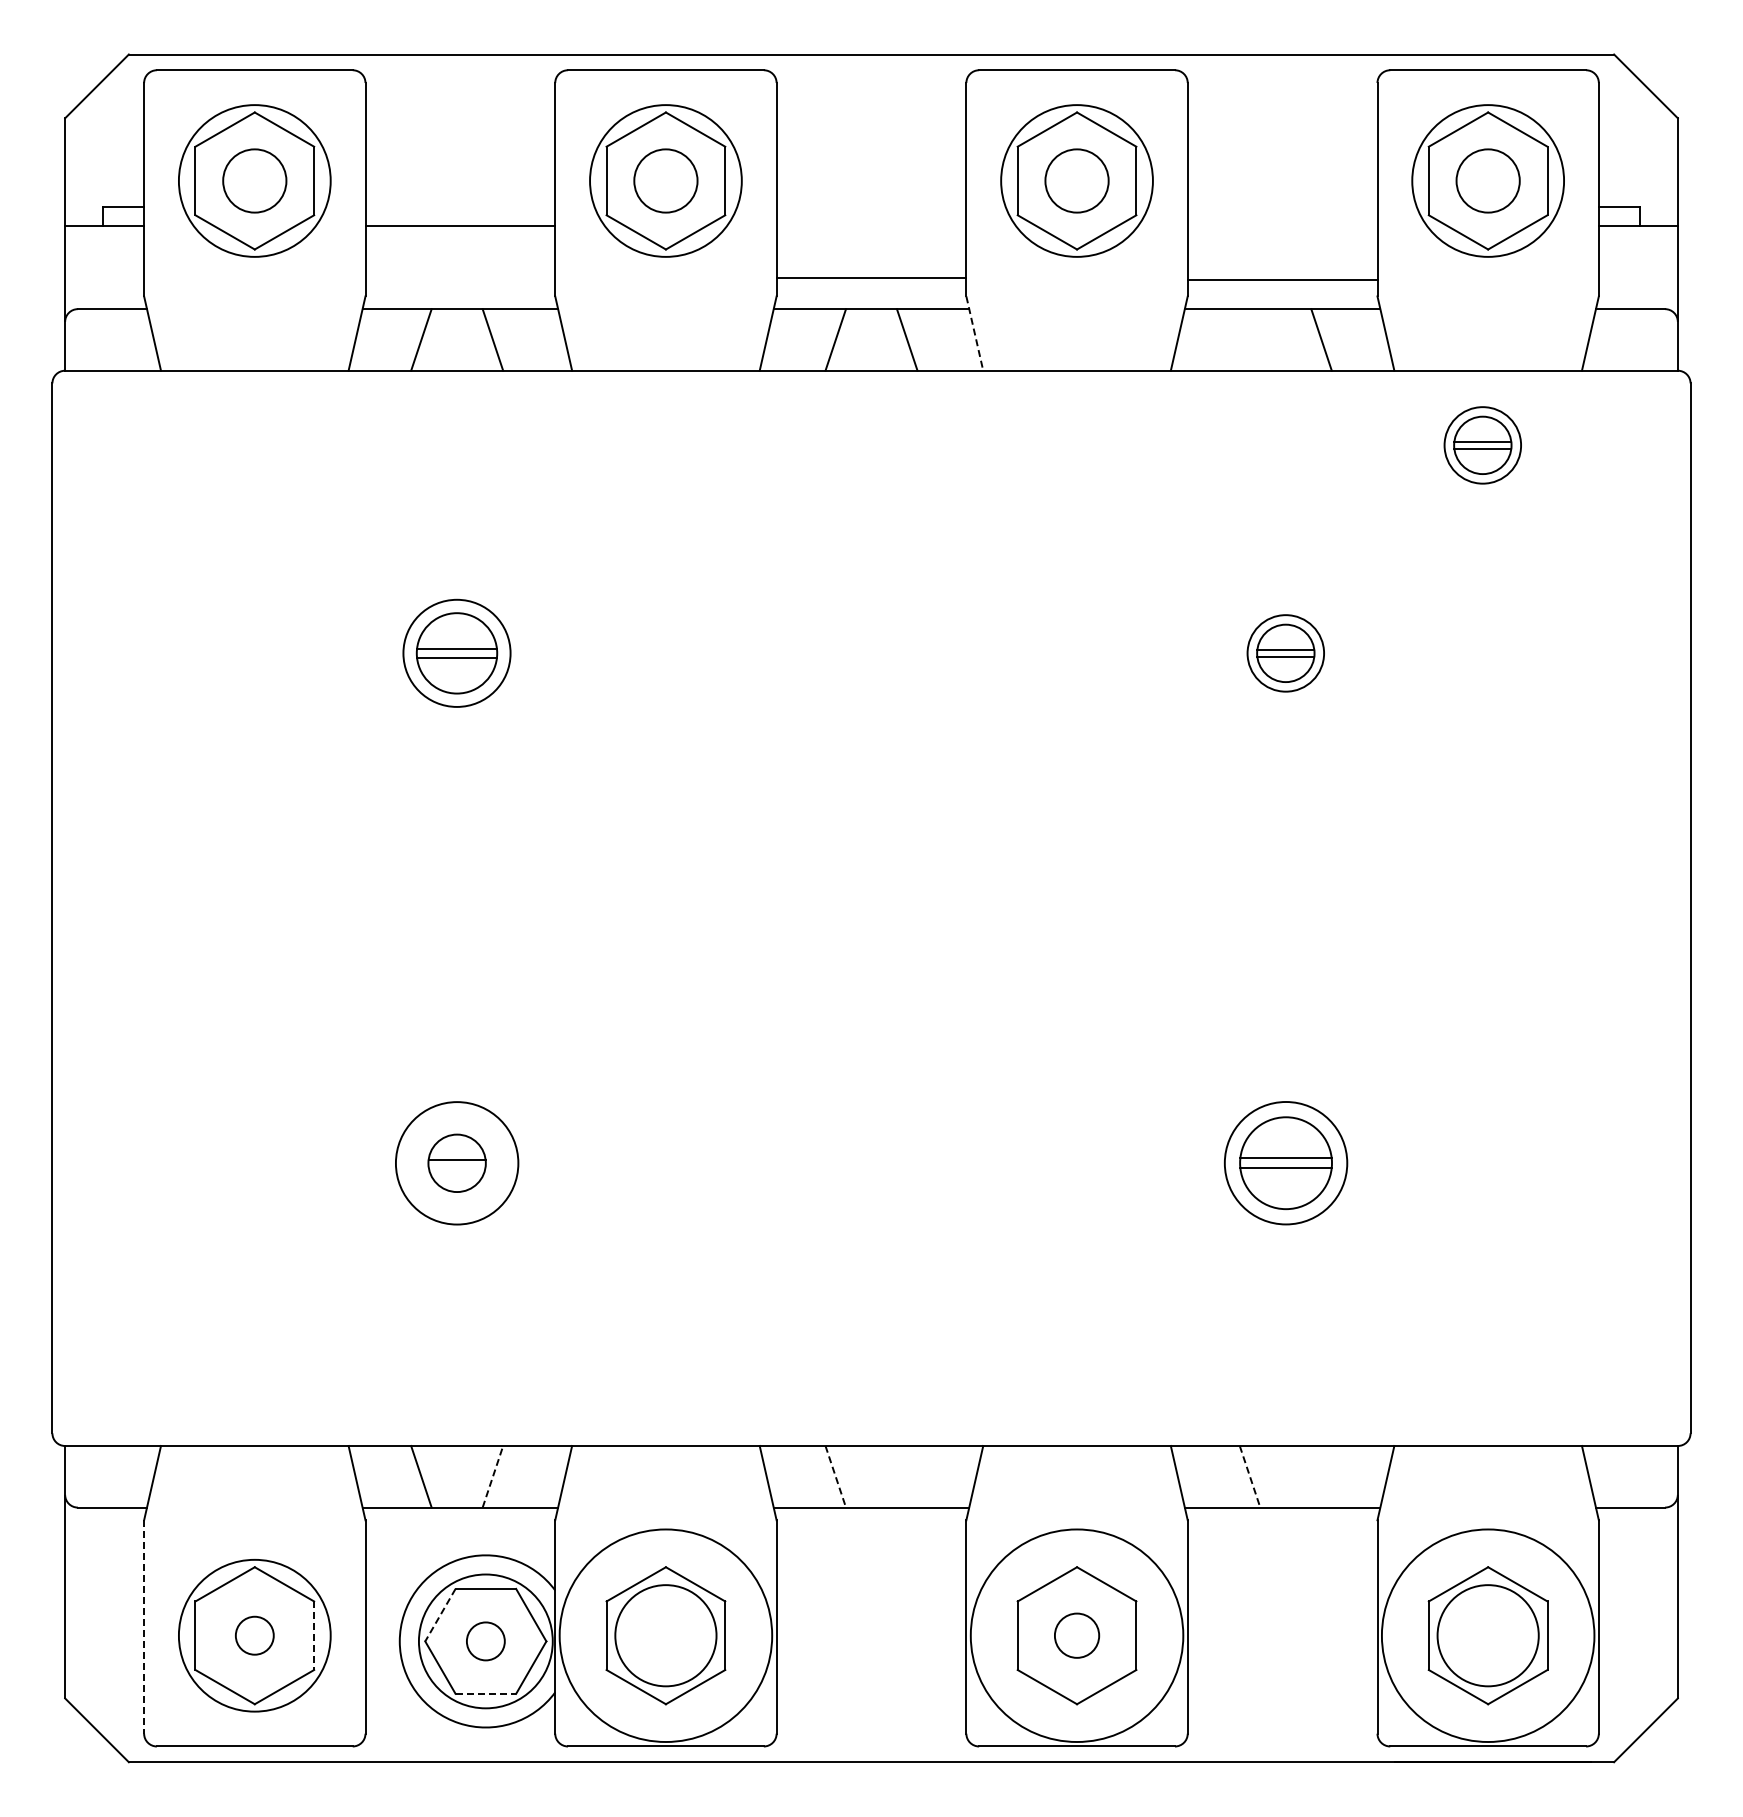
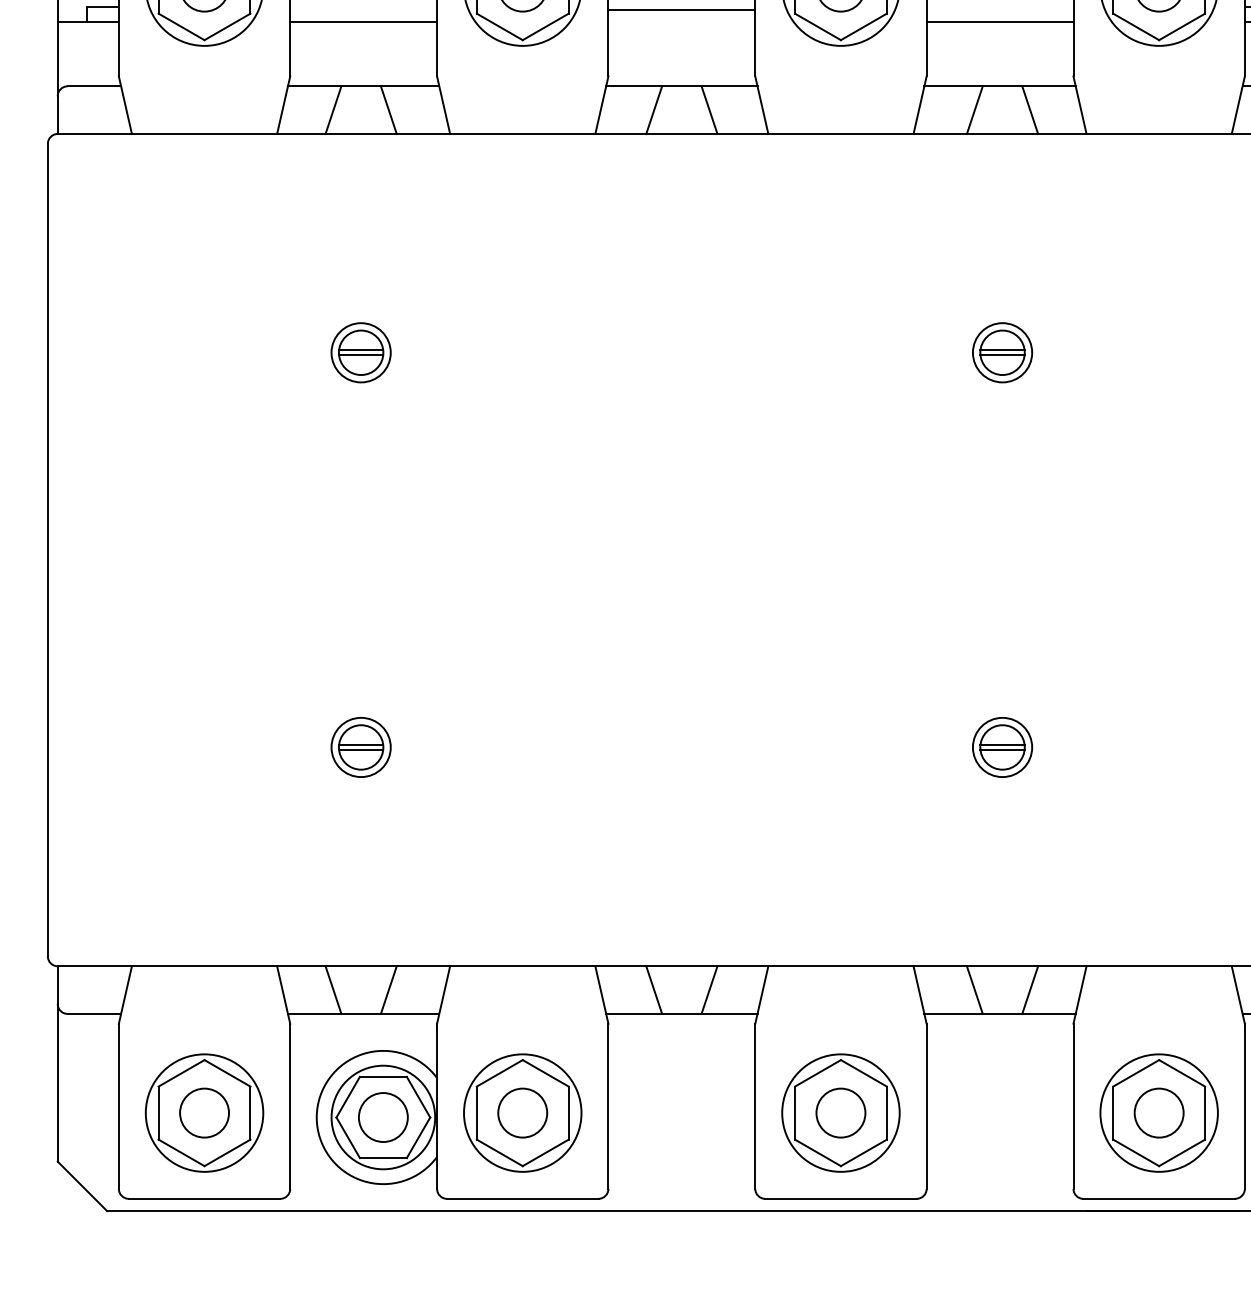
line: (871, 278) -> (681, 9), moved
line: (1282, 280) -> (999, 22), moved
line: (974, 334) -> (761, 105), dashed -> solid
line: (1249, 339) -> (974, 109), added
part: (1482, 445) -> (1154, 191), removed
part: (457, 653) -> (361, 352), size x0.71
circle: (456, 1163) -> (360, 747), size x0.62
part: (1285, 1163) -> (1002, 747), size x0.62
line: (456, 1166) -> (360, 749), added
line: (493, 1476) -> (389, 989), dashed -> solid
line: (906, 1476) -> (708, 989), added
line: (1321, 1476) -> (1030, 989), added
line: (835, 1477) -> (653, 990), dashed -> solid
line: (1250, 1477) -> (975, 990), dashed -> solid
line: (440, 1615) -> (348, 1097), dashed -> solid
line: (144, 1627) -> (119, 1106), dashed -> solid
circle: (254, 1635) -> (204, 1112), size x1.67
circle: (665, 1635) -> (522, 1112), size x0.62
circle: (665, 1635) -> (522, 1112), size x0.71
circle: (1076, 1635) -> (840, 1112), size x0.71
circle: (1076, 1635) -> (840, 1112), size x1.43
circle: (1487, 1635) -> (1158, 1112), size x0.62
circle: (1488, 1635) -> (1159, 1112), size x0.71
line: (314, 1636) -> (250, 1113), dashed -> solid
circle: (485, 1641) -> (383, 1117), size x1.67
line: (486, 1693) -> (383, 1157), dashed -> solid

